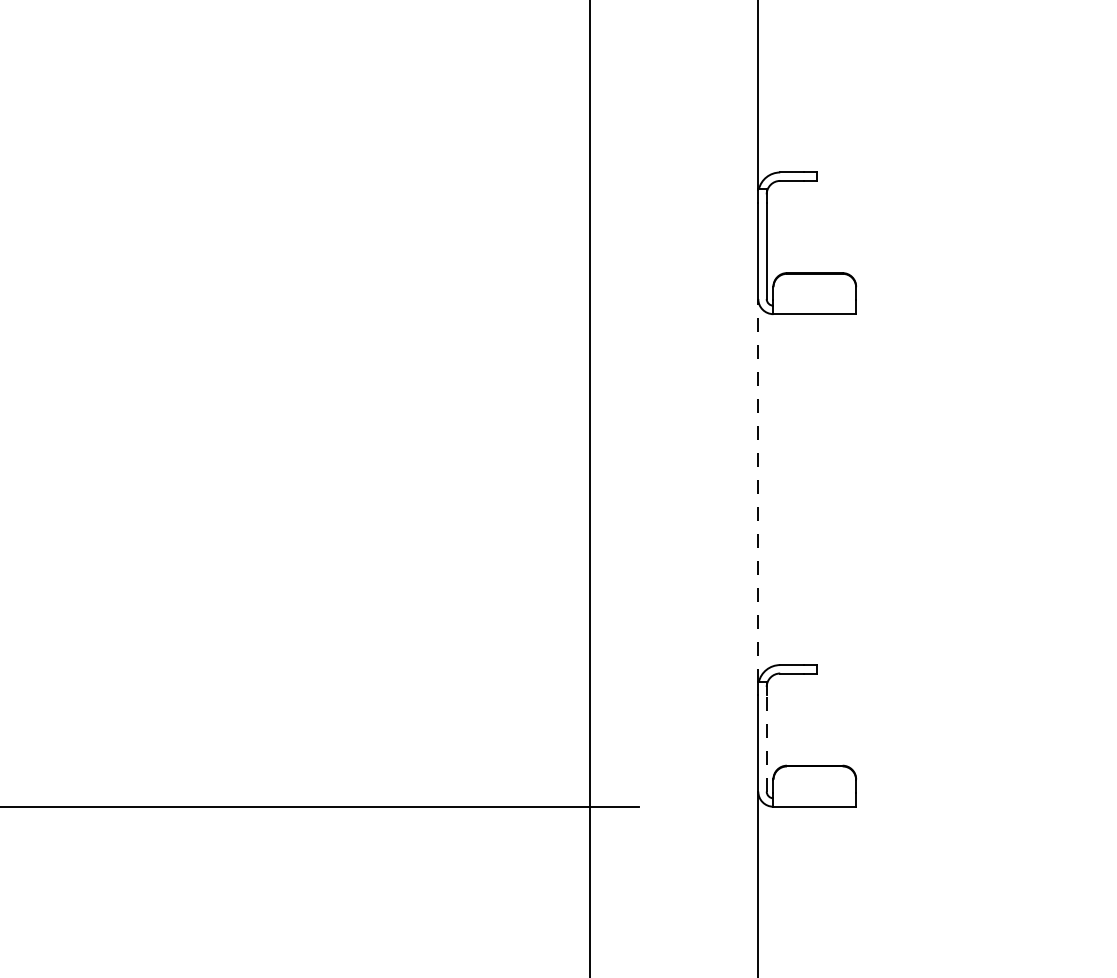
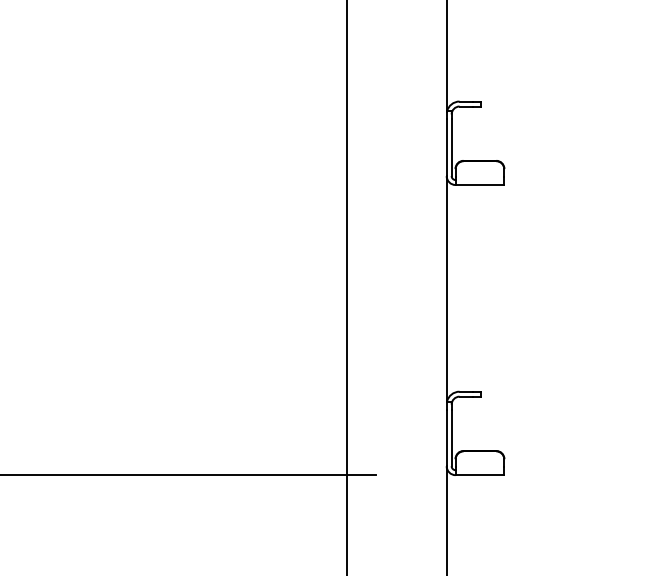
line: (757, 491) -> (446, 289), dashed -> solid
line: (766, 742) -> (451, 437), dashed -> solid

